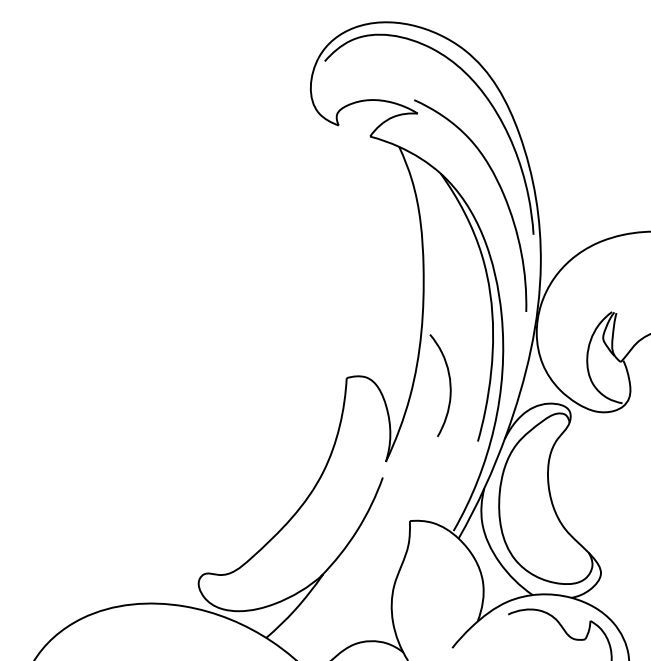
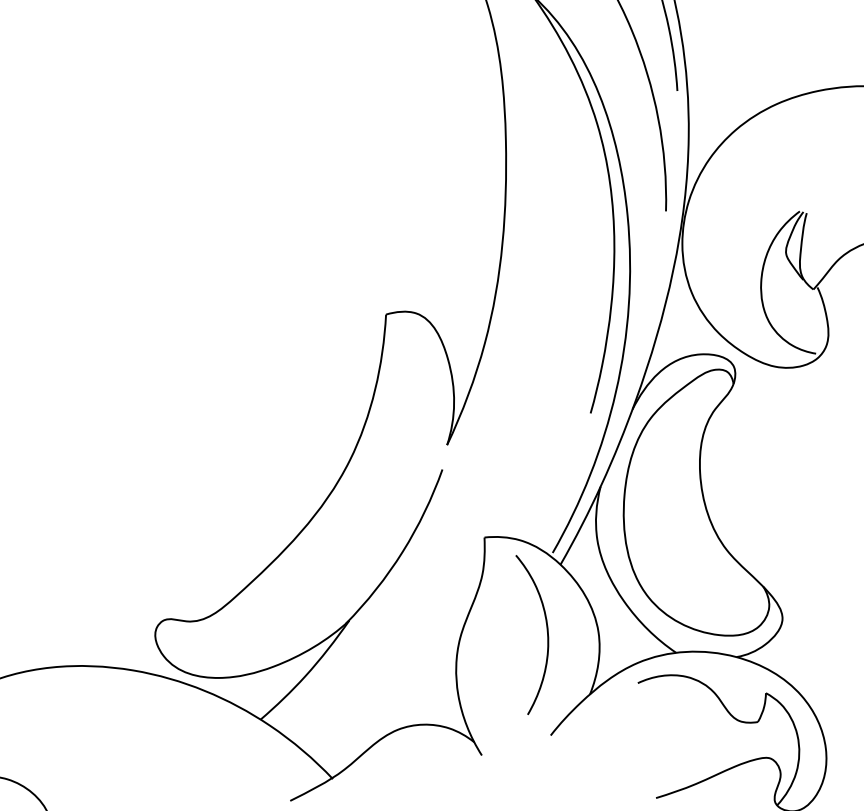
curve: (449, 385) -> (546, 634), moved

